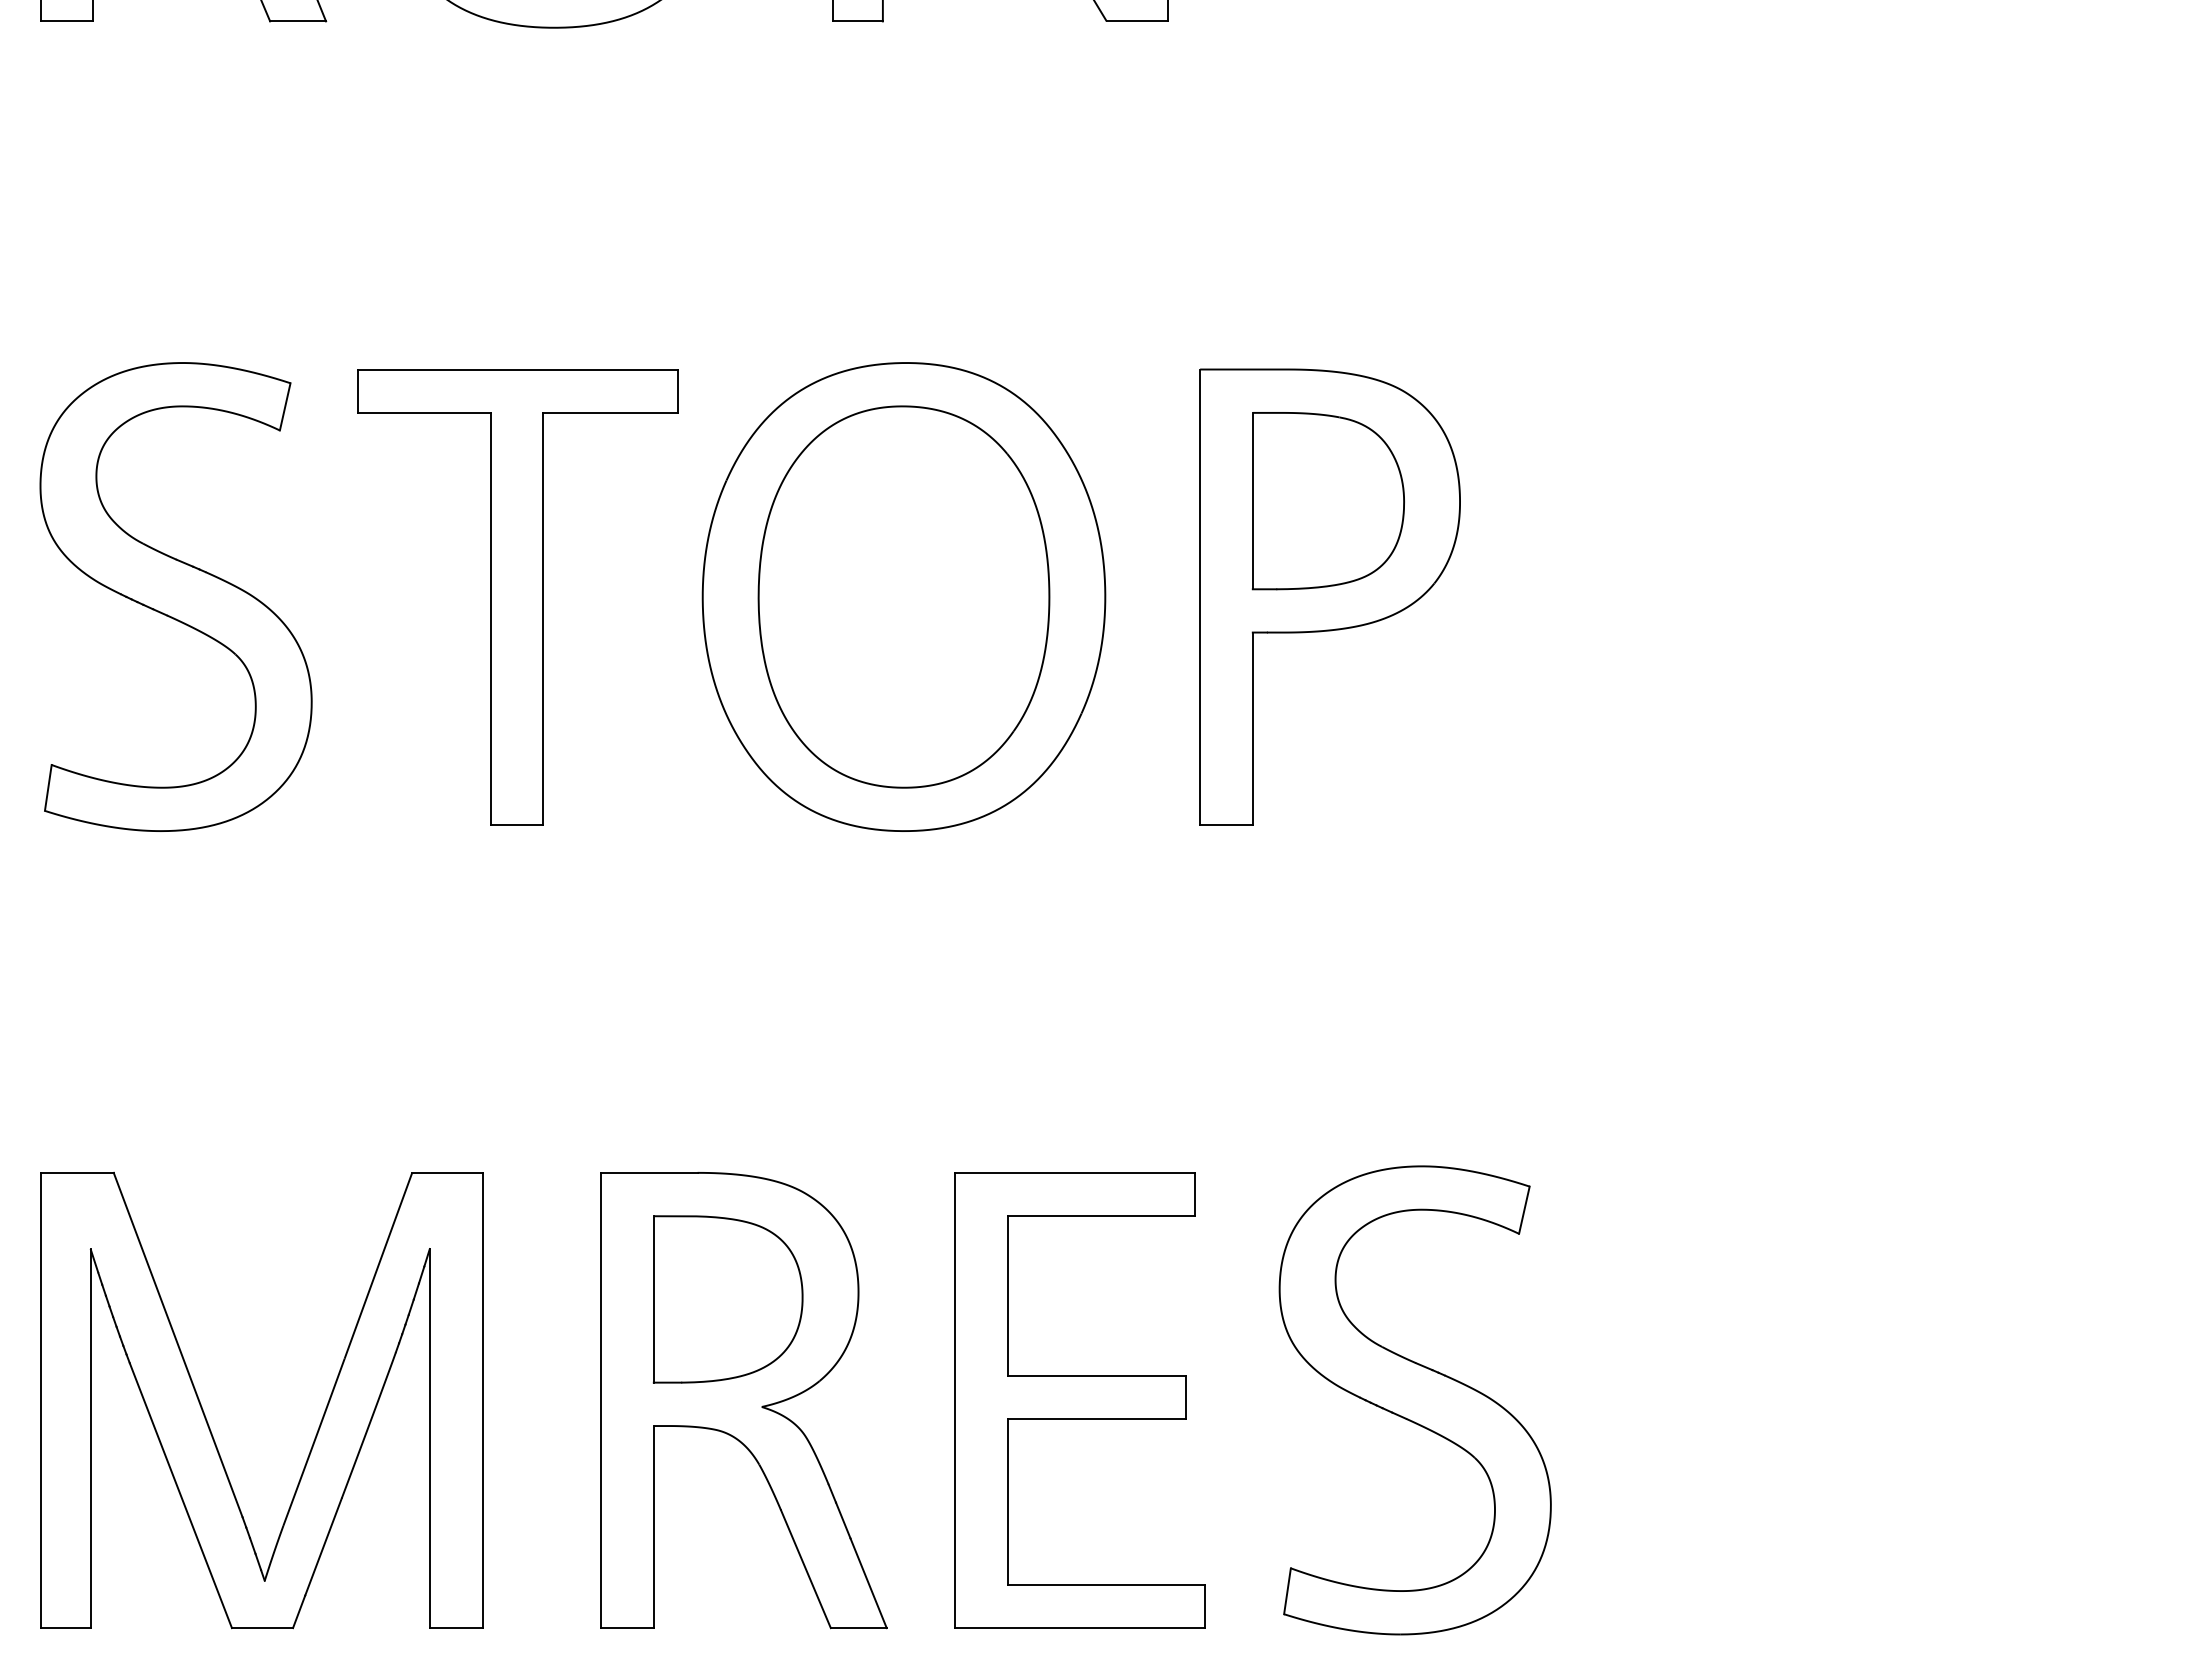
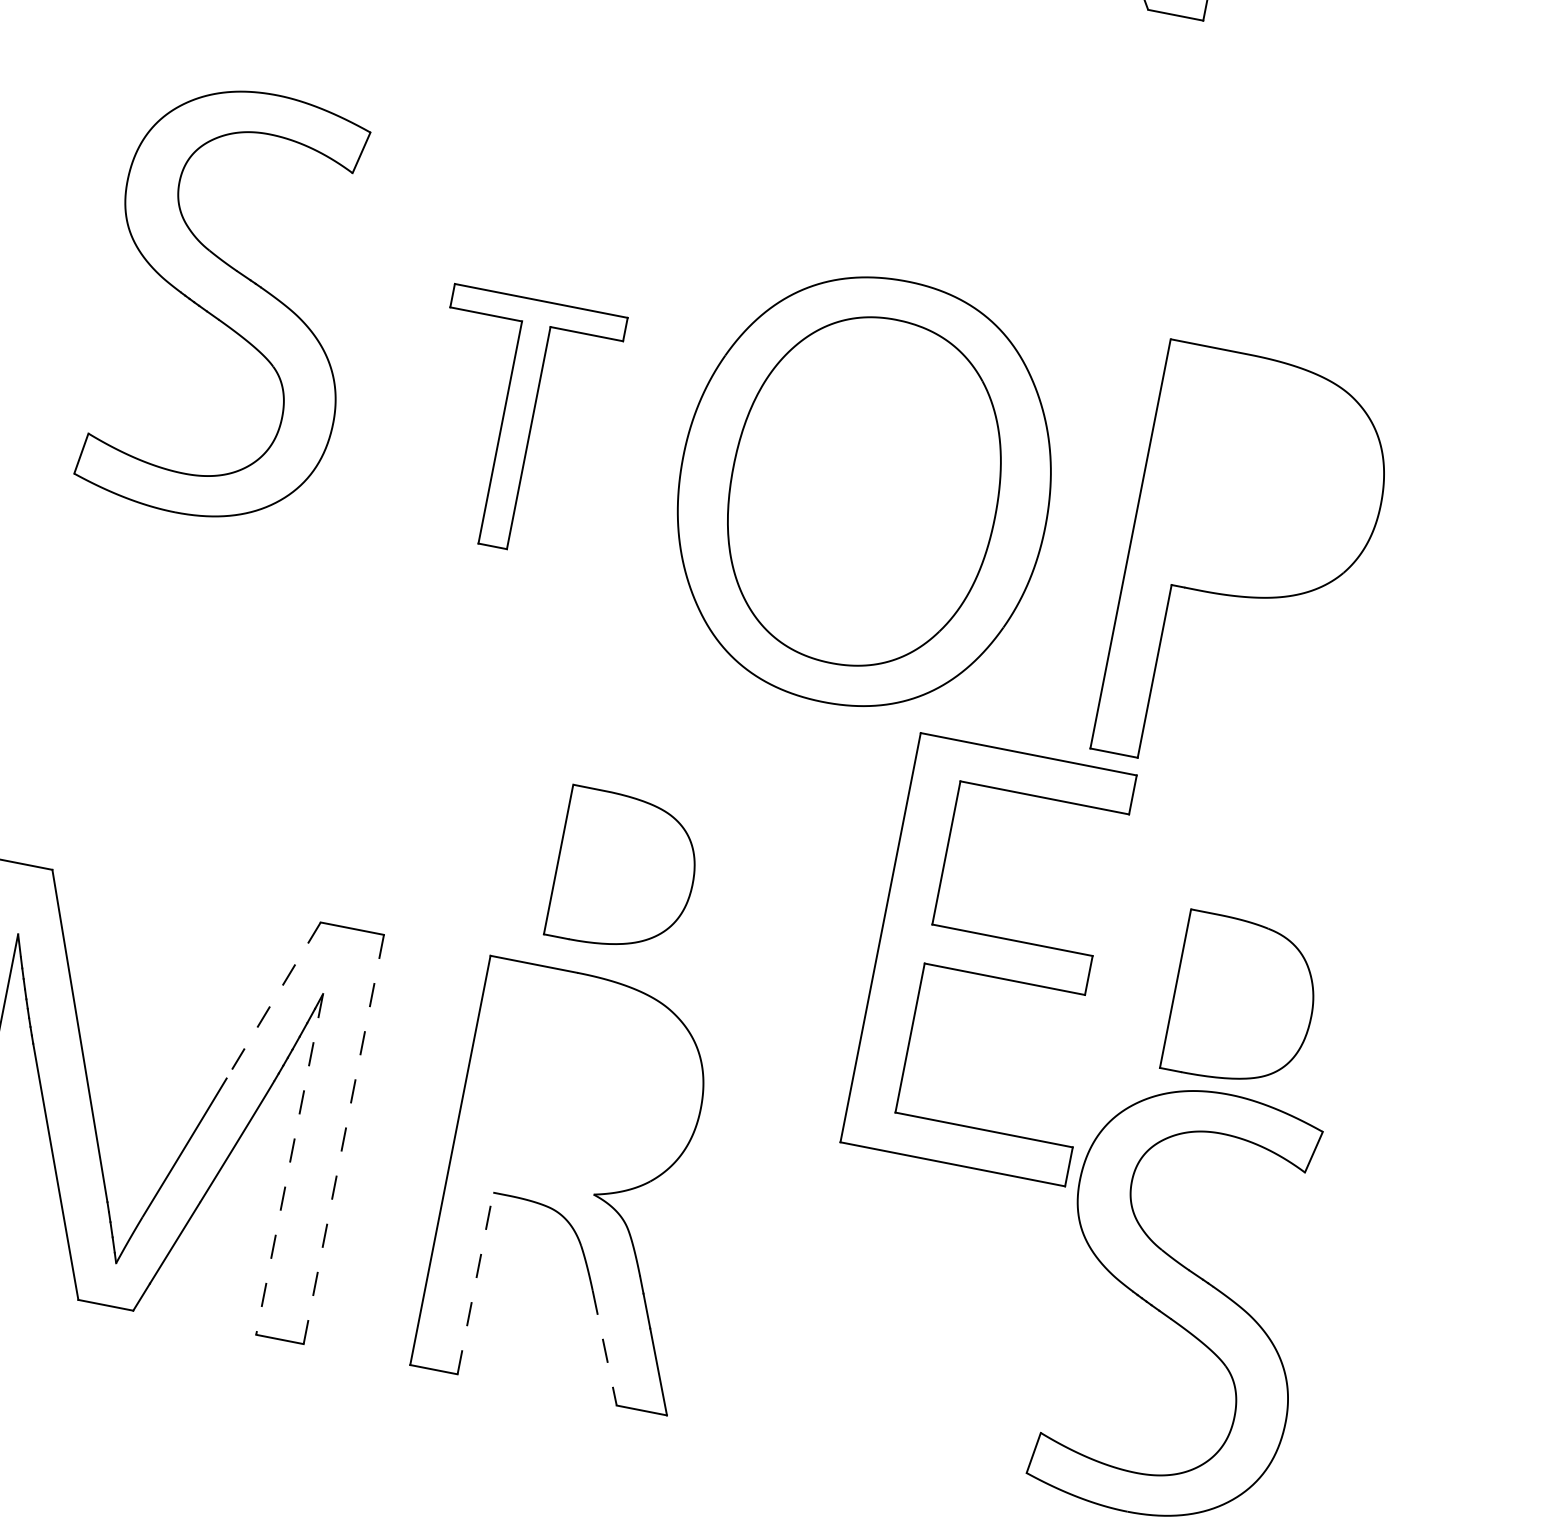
part: (1327, 501) -> (1242, 1002), moved
part: (175, 596) -> (229, 303), moved
part: (517, 597) -> (516, 423), size x0.6
line: (378, 1265) -> (274, 999), solid -> dashed
part: (727, 1299) -> (624, 872), moved
line: (482, 1400) -> (343, 1139), solid -> dashed
part: (1079, 1400) -> (992, 959), moved
line: (429, 1438) -> (289, 1164), solid -> dashed
line: (653, 1526) -> (475, 1282), solid -> dashed
line: (805, 1569) -> (604, 1348), solid -> dashed

